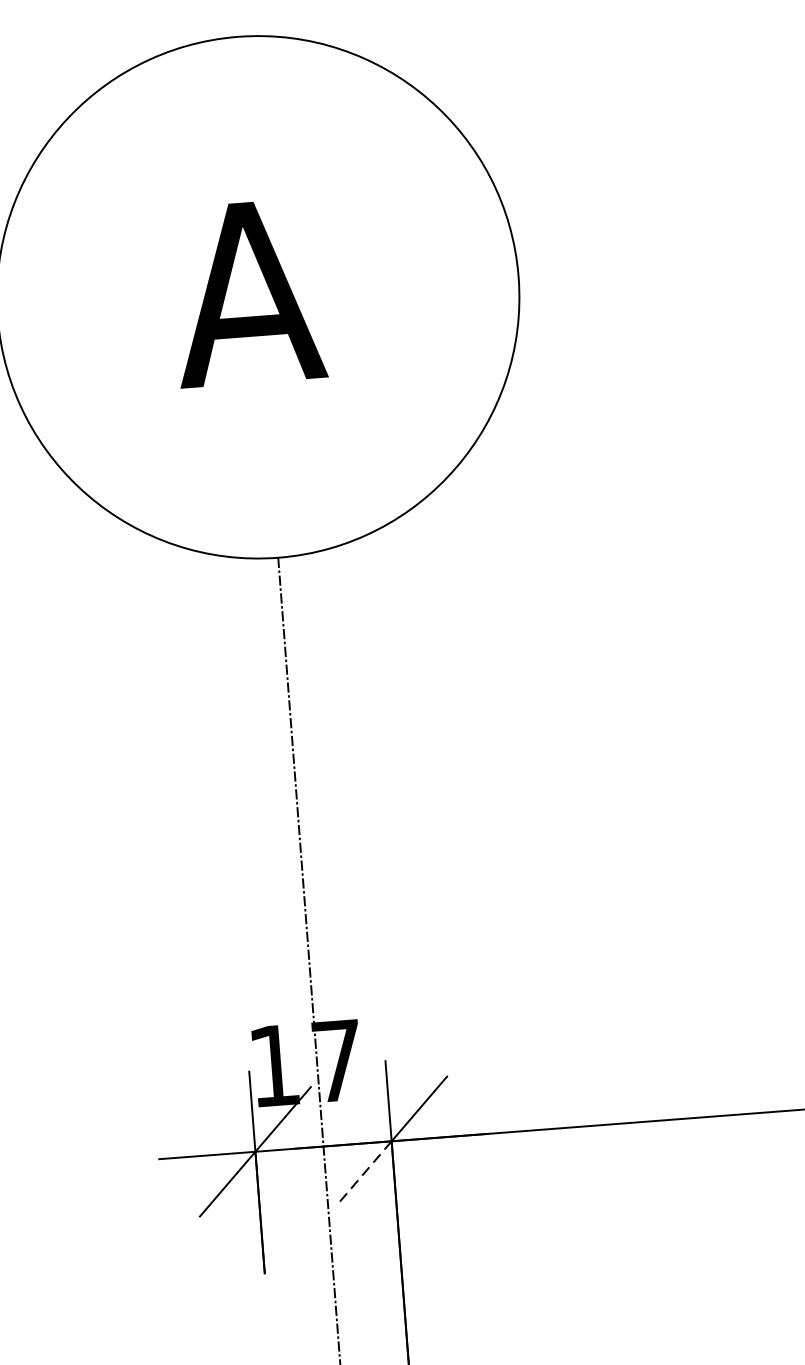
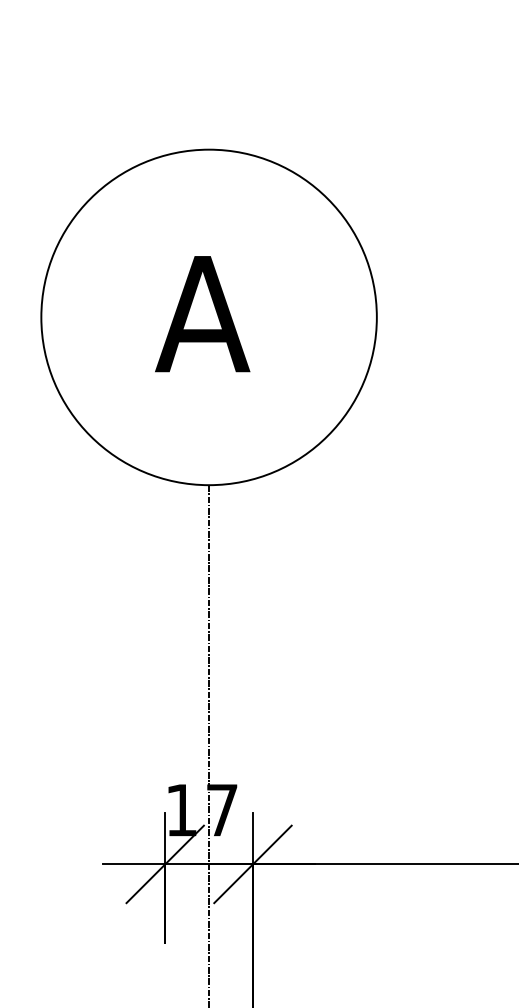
line: (363, 1174) -> (233, 884), dashed -> solid

